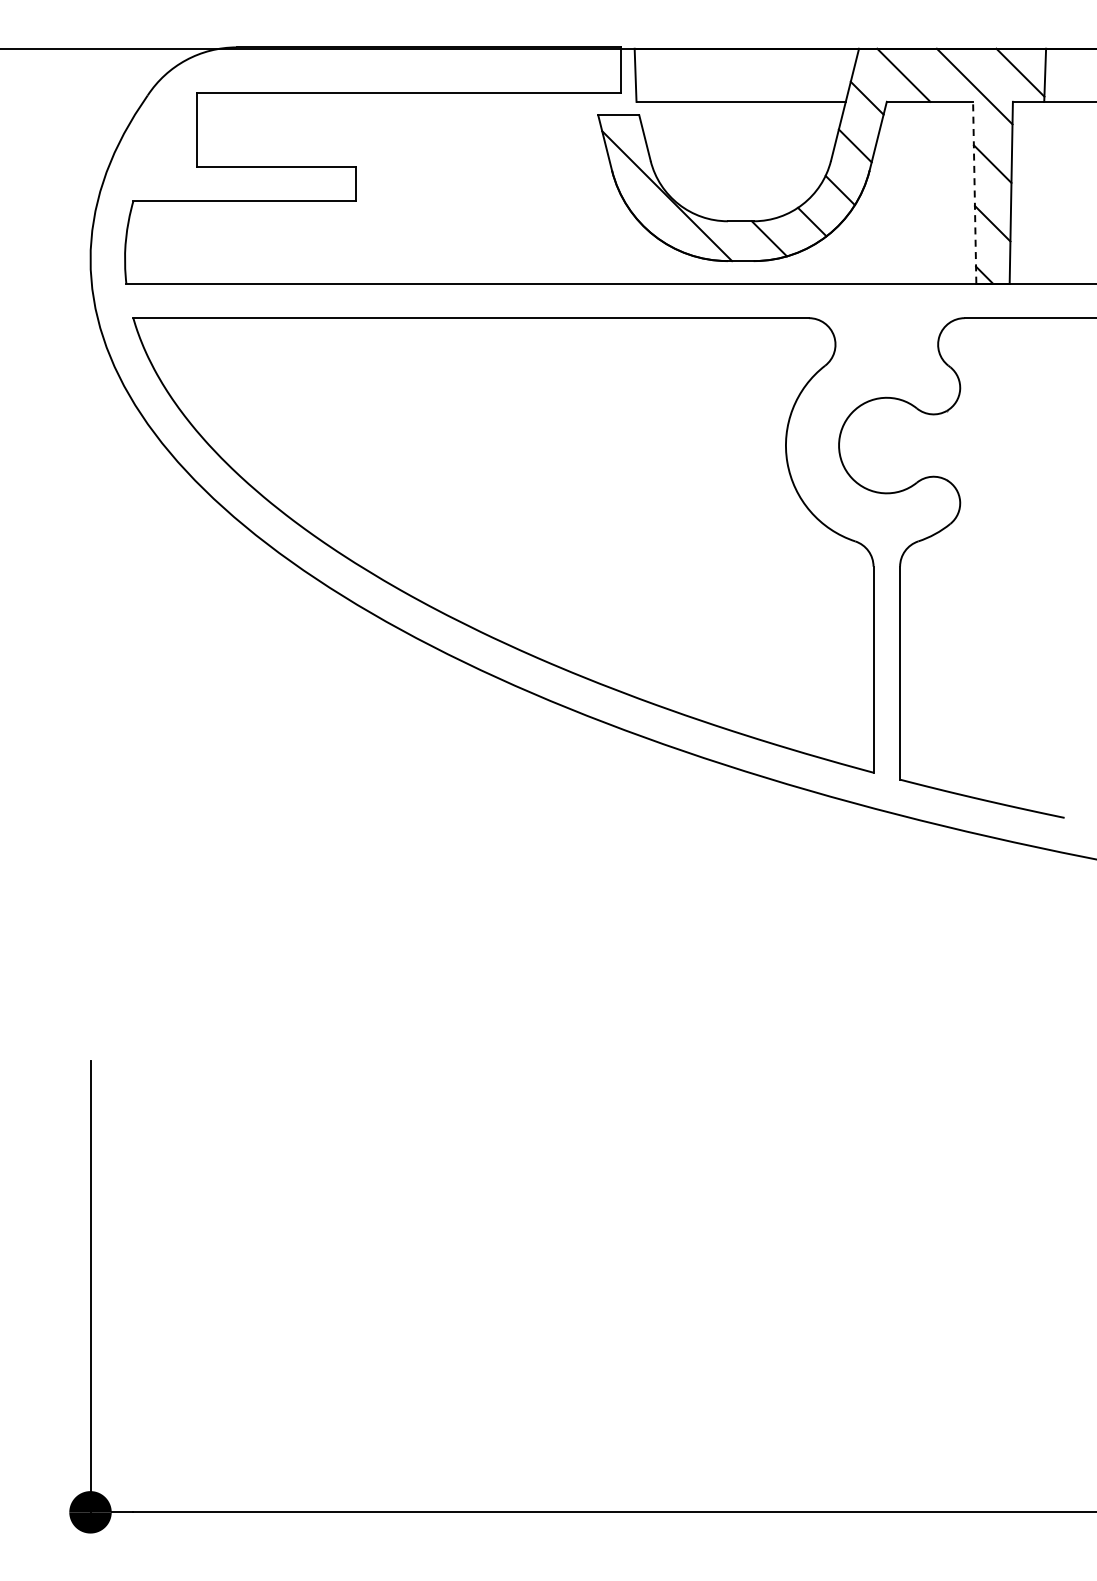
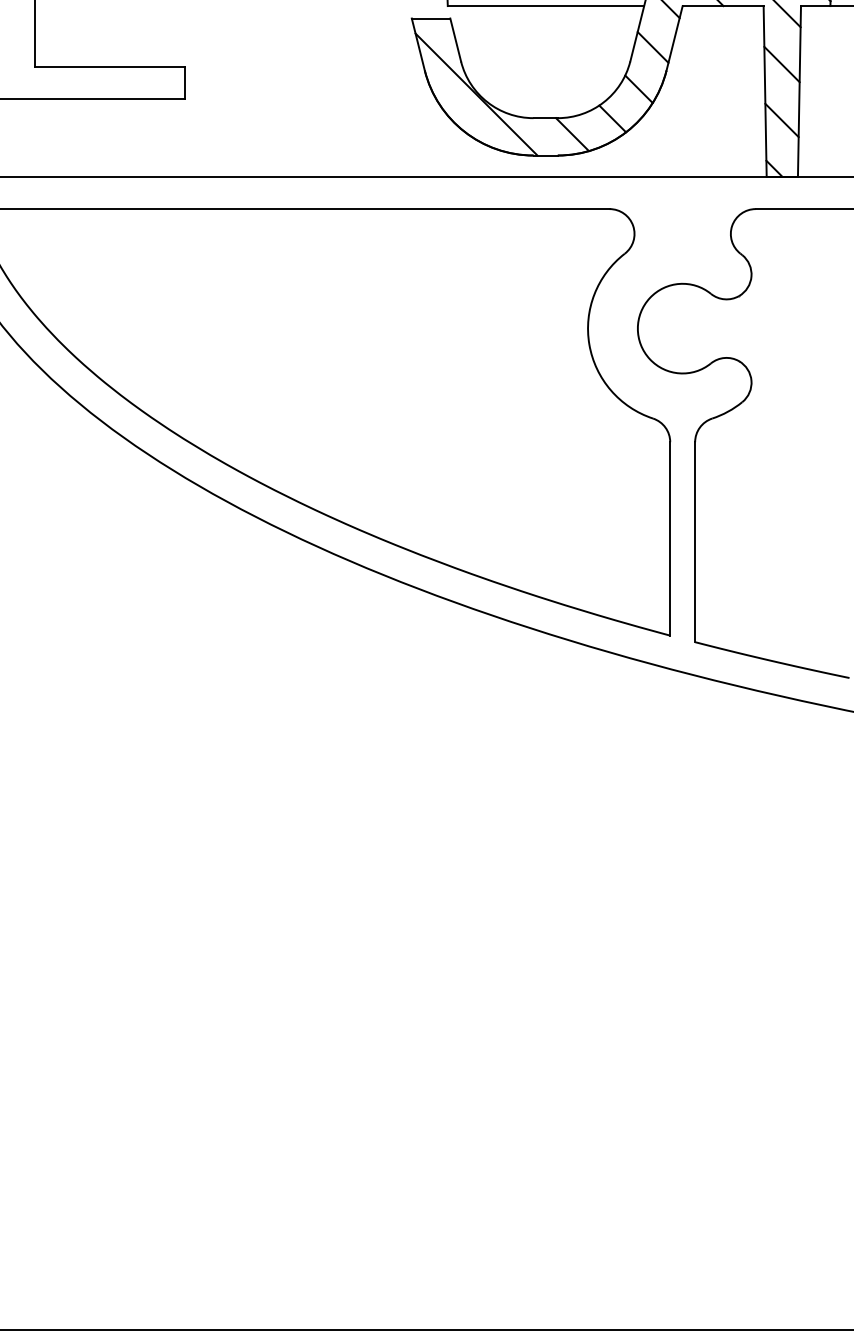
line: (974, 192) -> (764, 91), dashed -> solid

